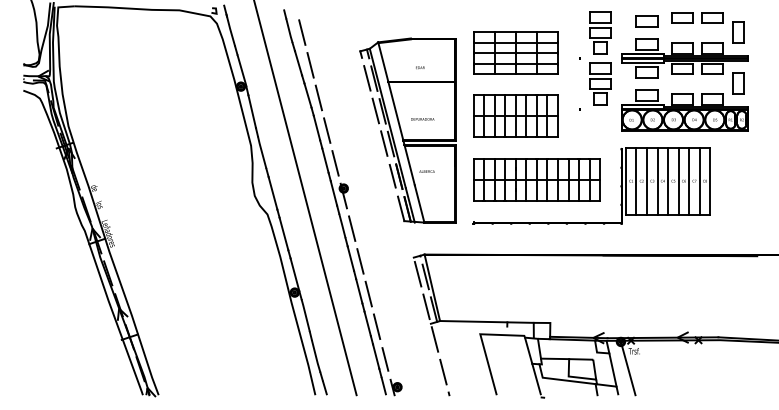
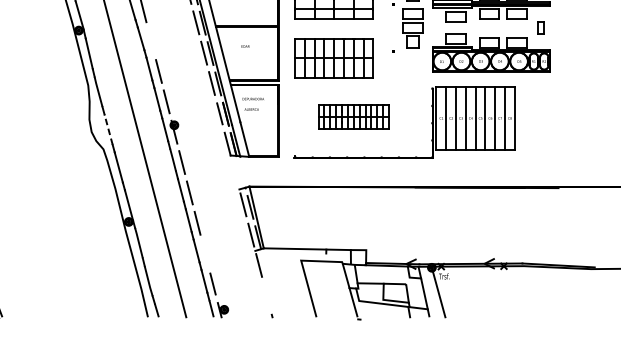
text: (420, 67) -> (245, 46), moved
part: (738, 83) -> (541, 27), size x0.6
line: (318, 97) -> (150, 40), removed
text: (422, 119) -> (253, 99), moved
part: (536, 179) -> (353, 116), size x0.6
line: (273, 193) -> (109, 129), solid -> dashed
line: (376, 326) -> (204, 253), removed
line: (443, 371) -> (267, 295), removed

